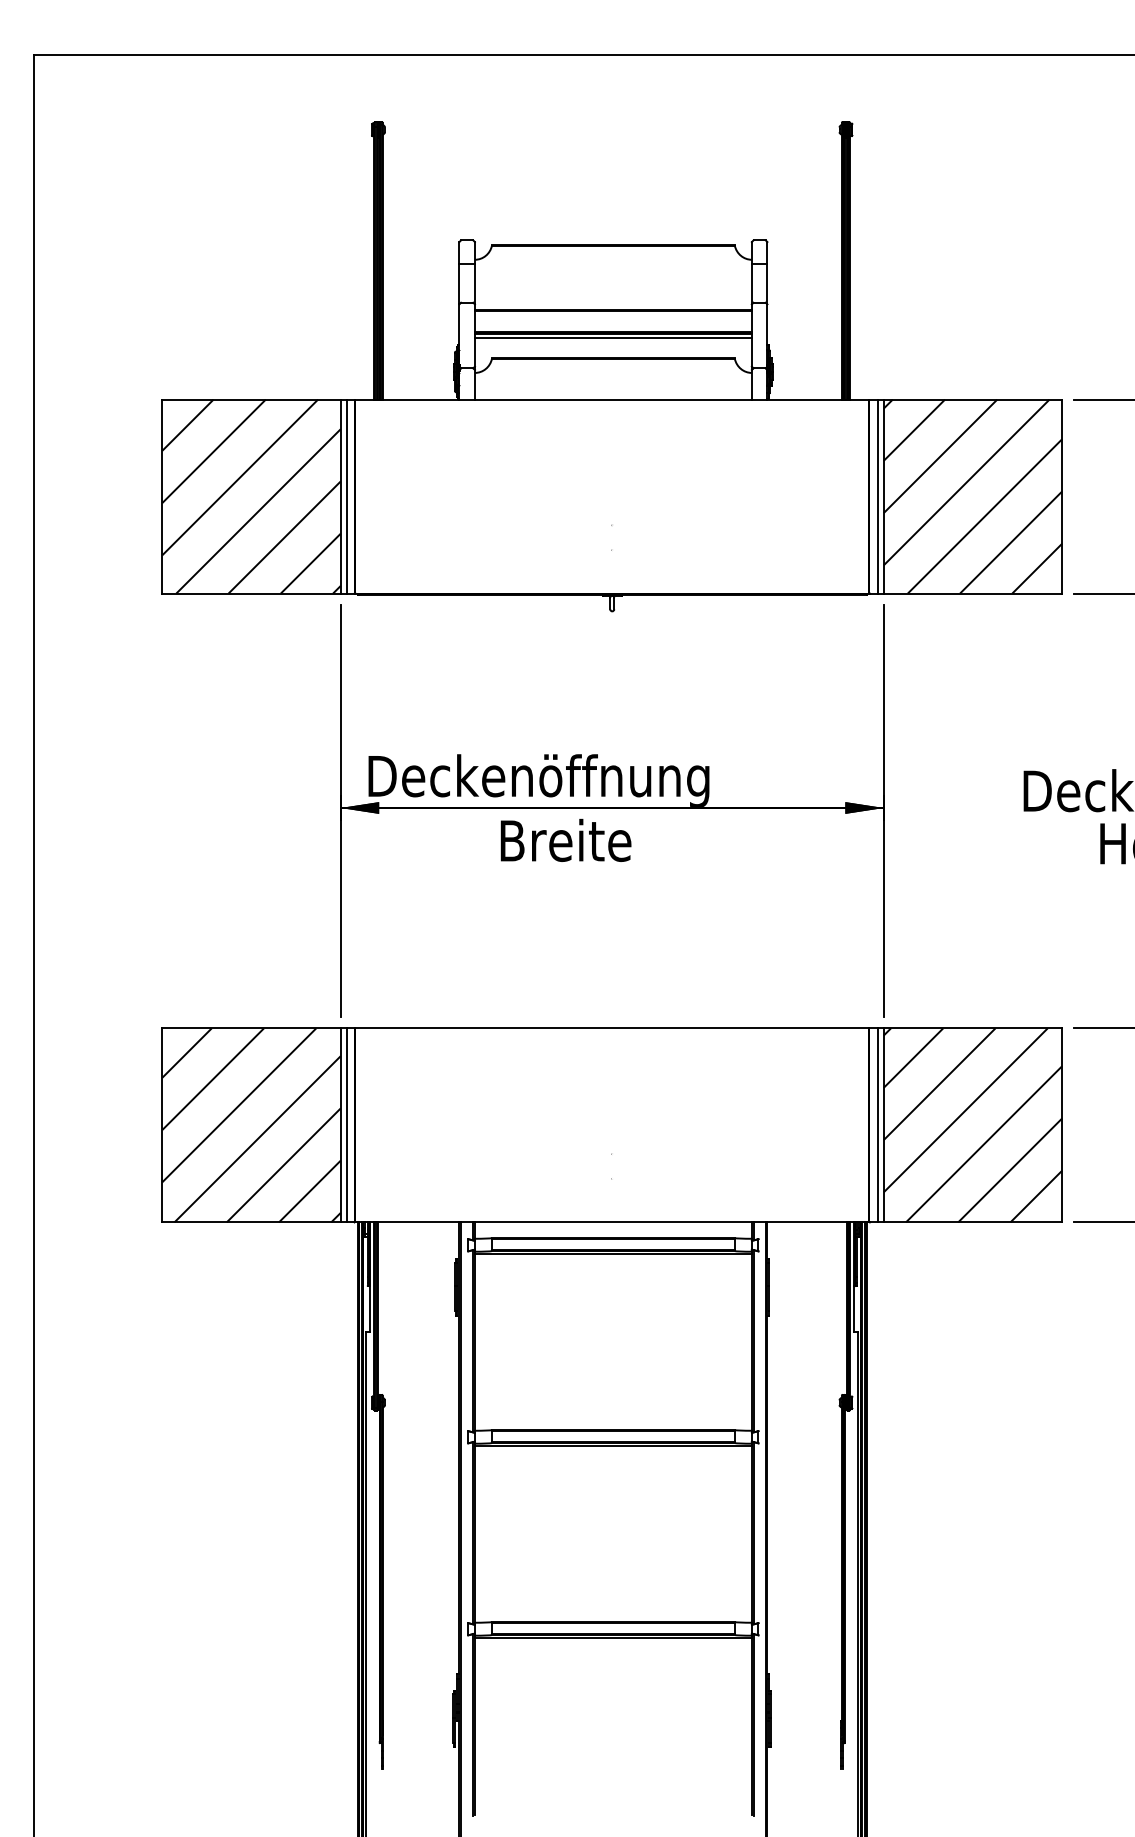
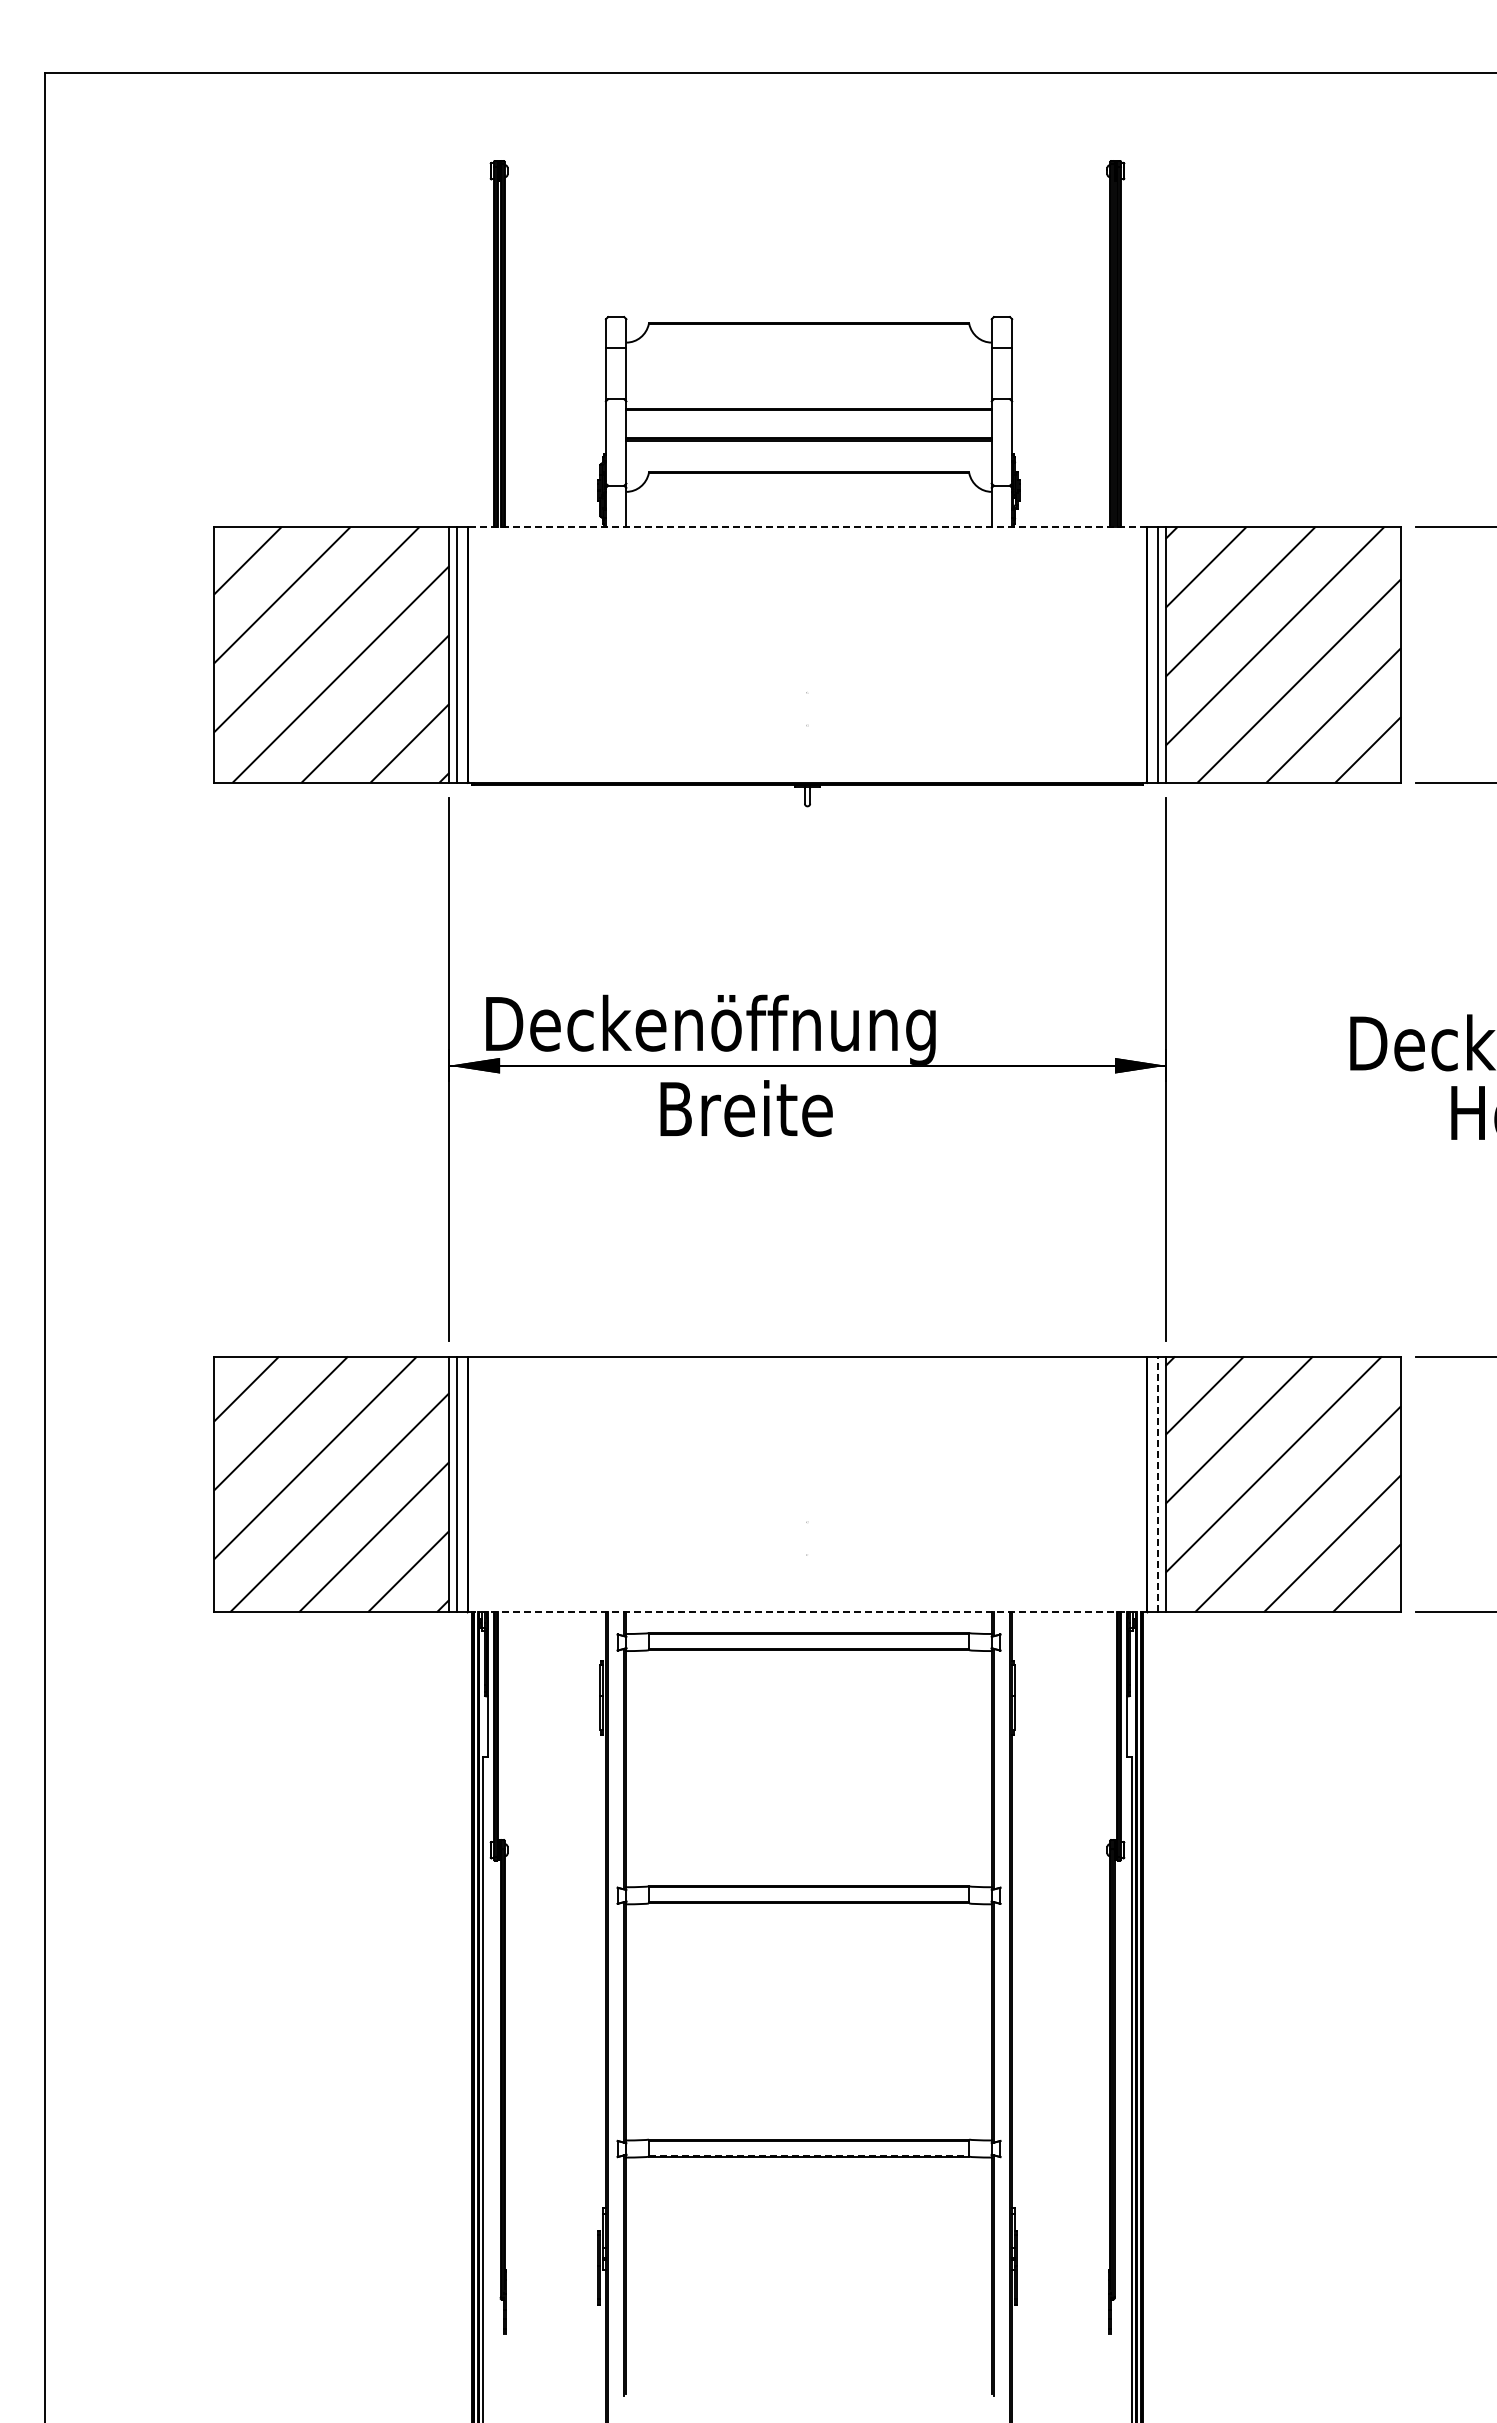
line: (612, 338) -> (808, 446), removed
line: (612, 399) -> (807, 527), solid -> dashed
line: (878, 1125) -> (1158, 1484), solid -> dashed
line: (612, 1222) -> (807, 1612), solid -> dashed
line: (612, 1254) -> (808, 1654), removed
line: (612, 1446) -> (808, 1907), removed
line: (613, 1634) -> (809, 2155), solid -> dashed
line: (612, 1637) -> (808, 2160), removed

